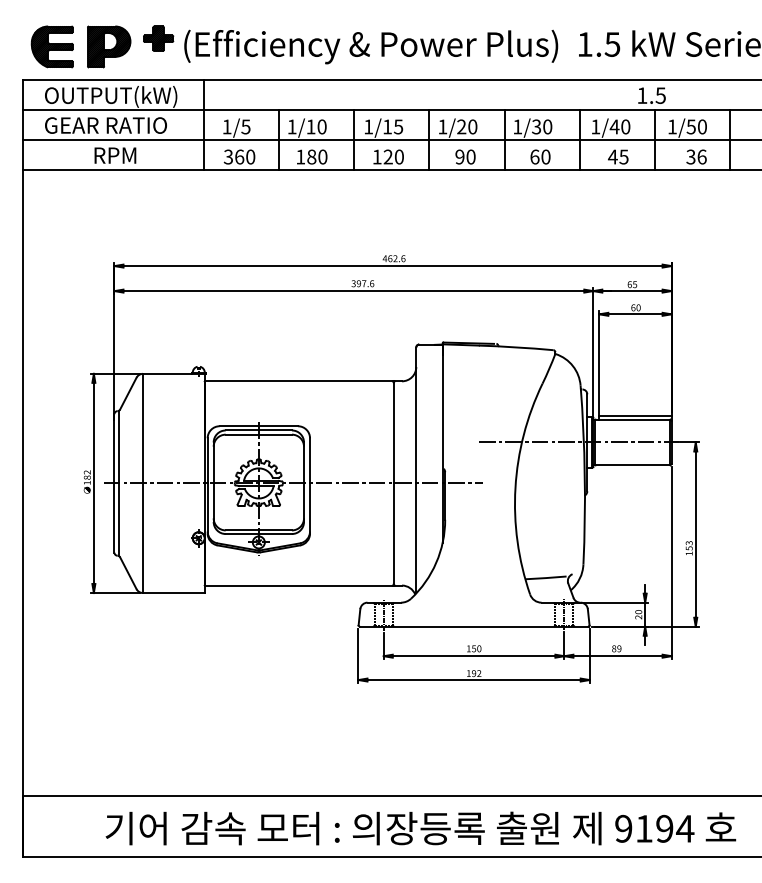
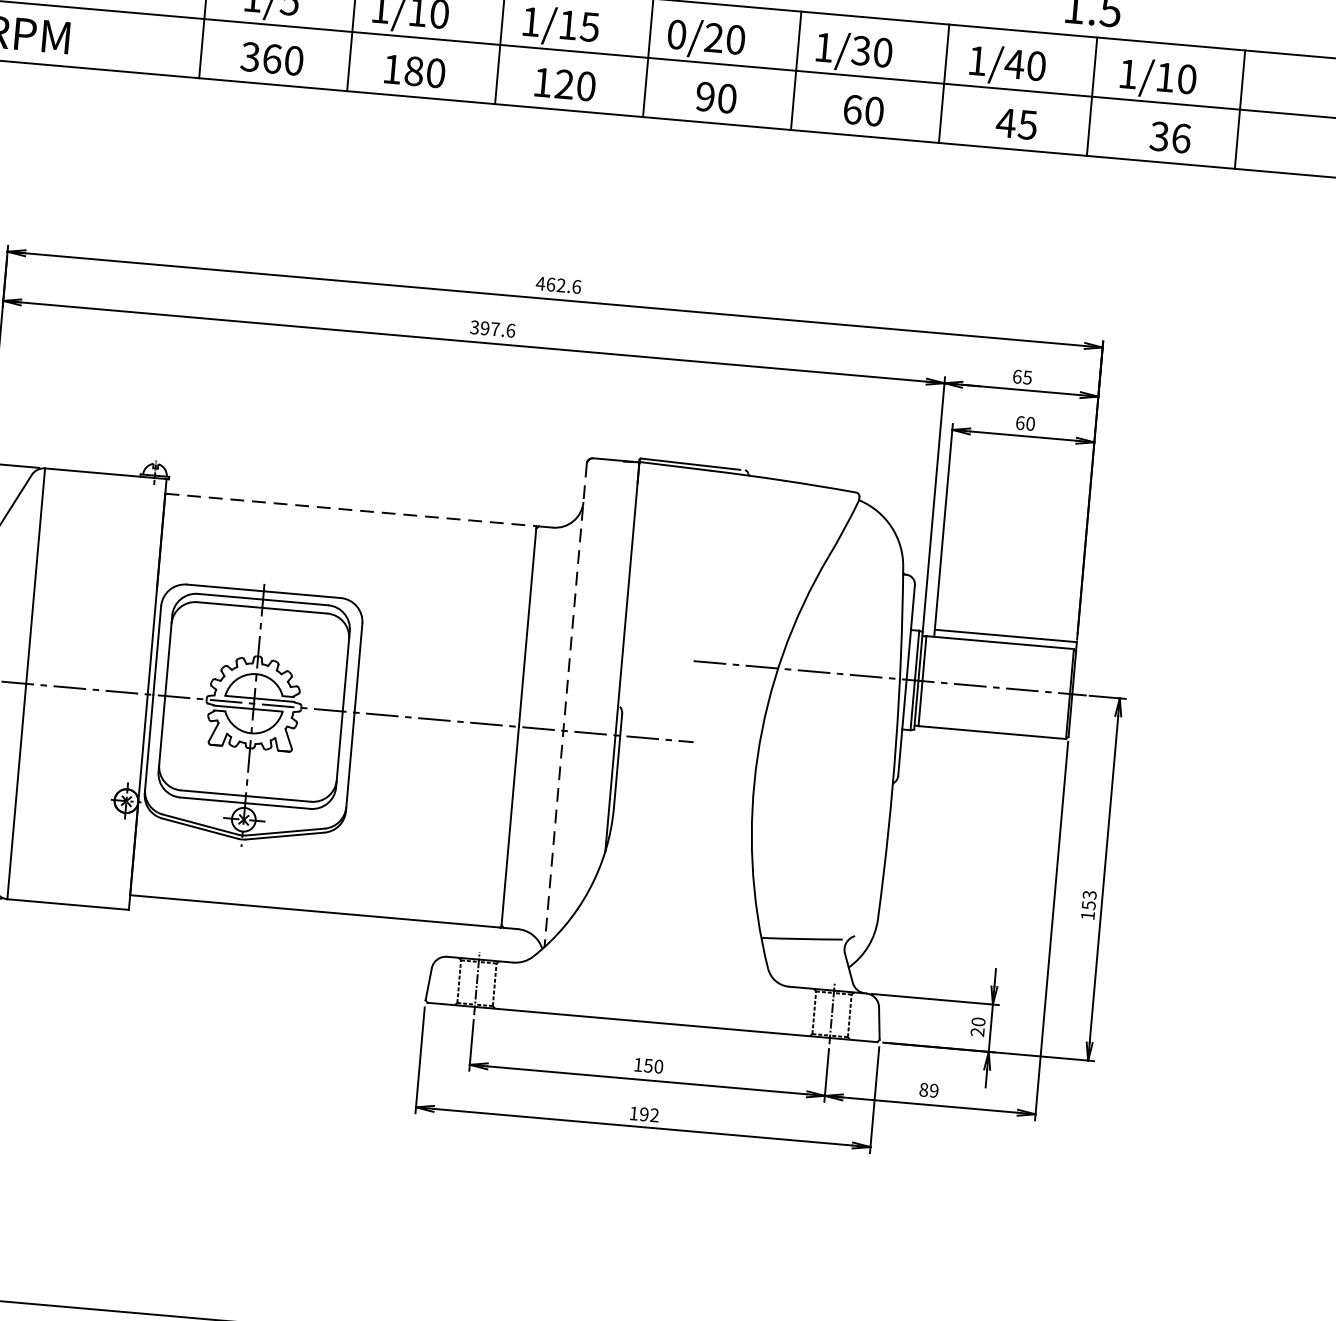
text: (442, 126) -> (676, 33), 1/20 -> 0/20
text: (690, 126) -> (1163, 76), 1/50 -> 1/10
line: (299, 381) -> (351, 510), solid -> dashed
line: (416, 470) -> (566, 705), solid -> dashed

